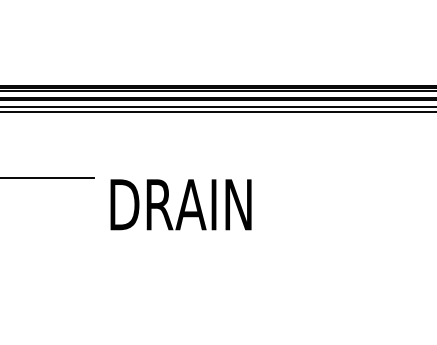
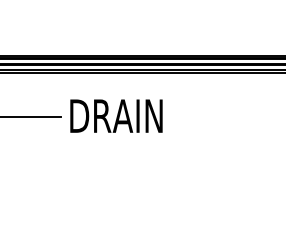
text: (181, 203) -> (116, 115), moved

